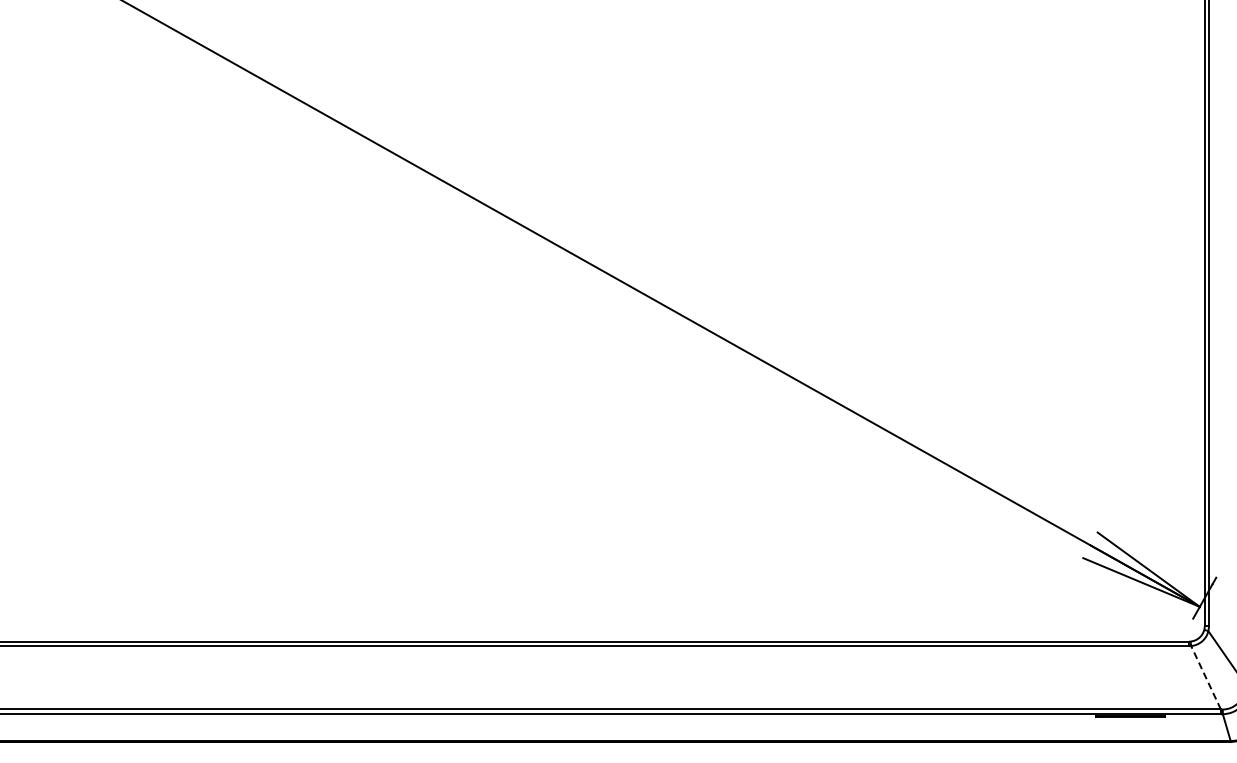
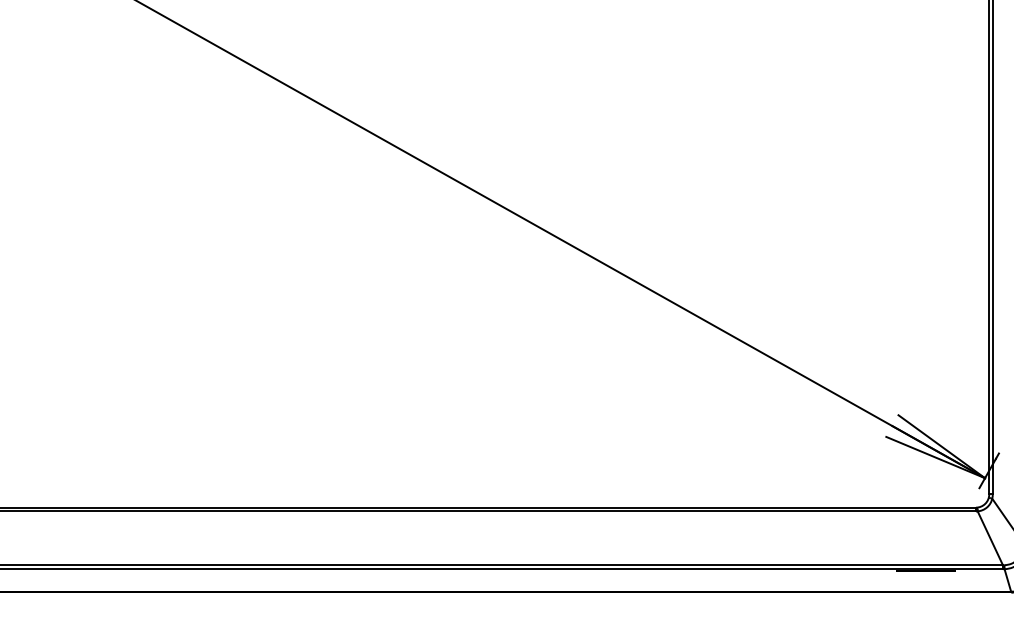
line: (1205, 677) -> (989, 538), dashed -> solid

